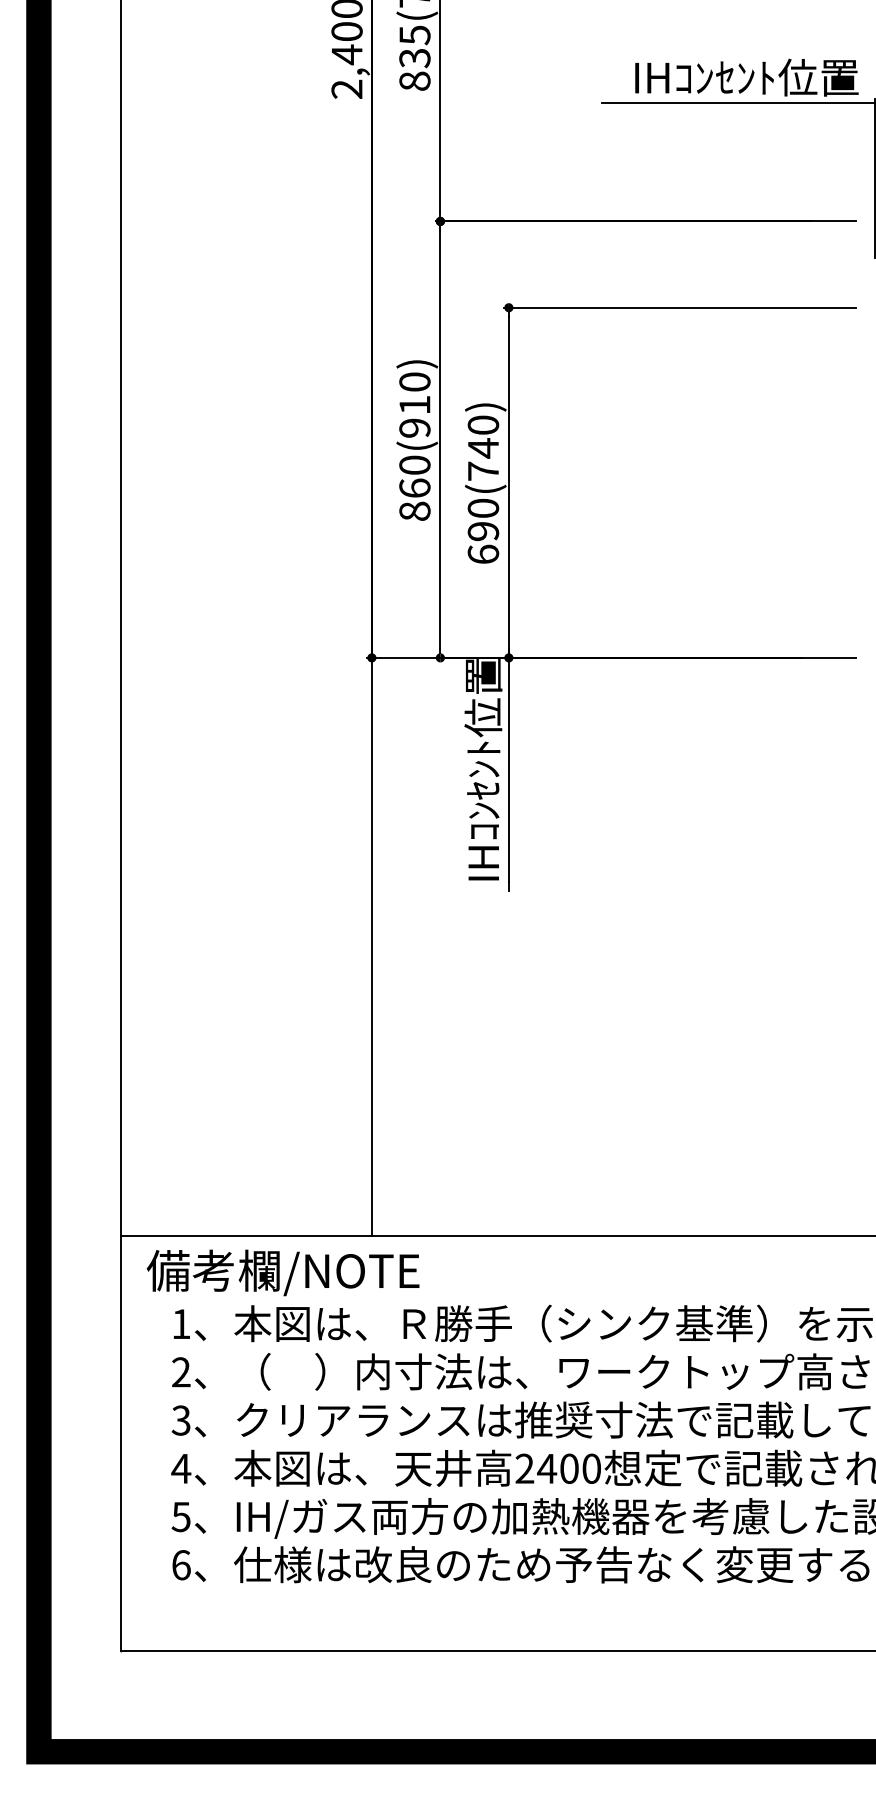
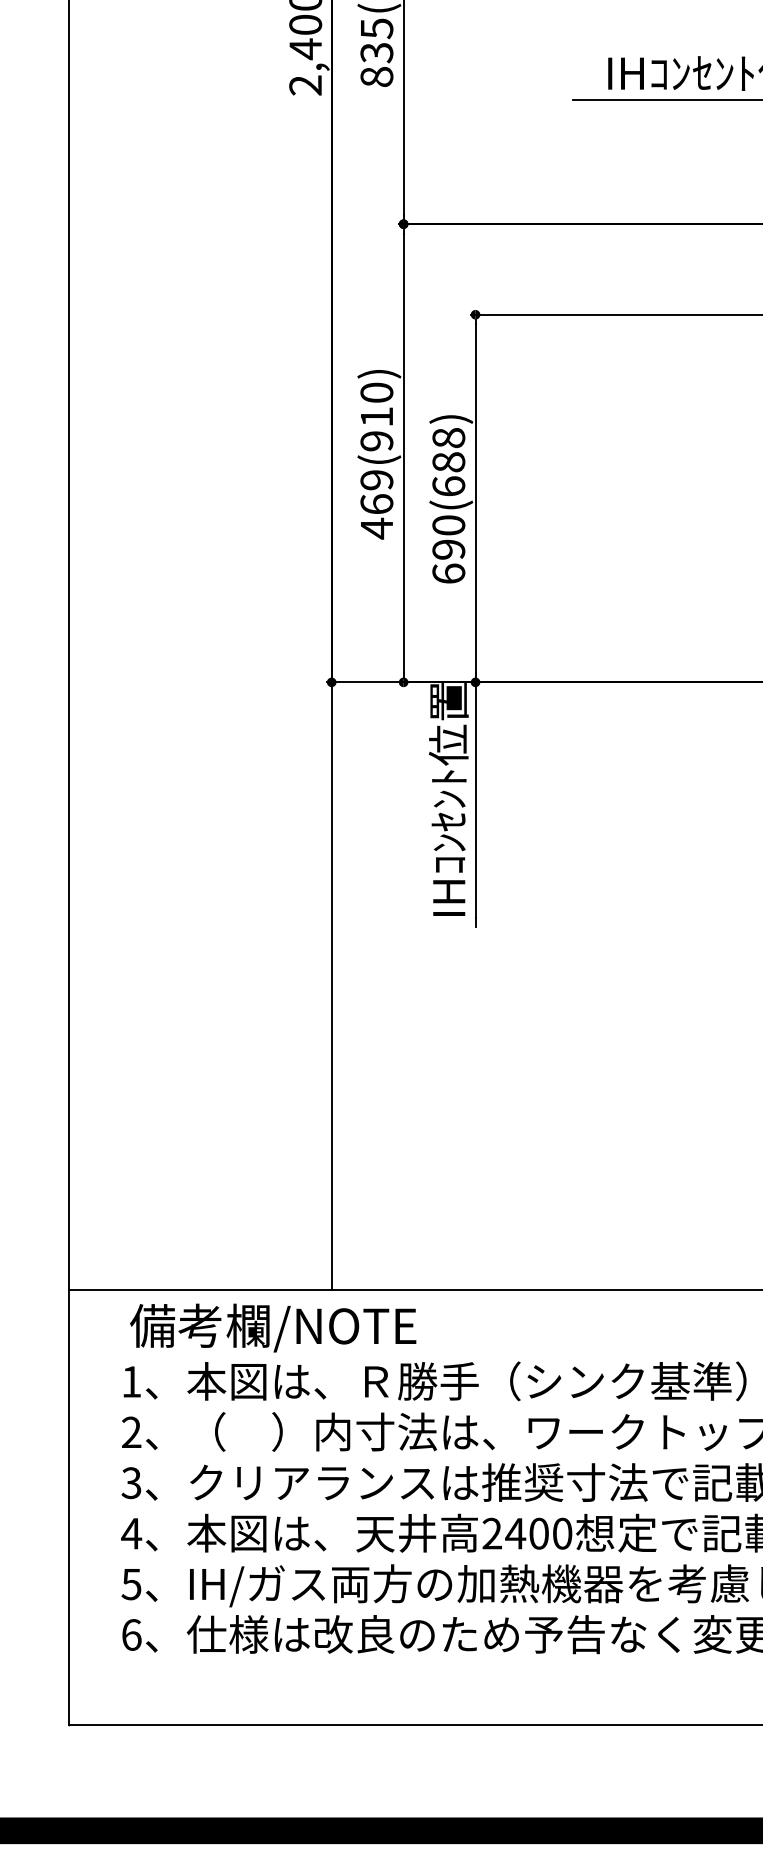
text: (483, 447) -> (448, 461), 690(740) -> 690(688)
text: (414, 488) -> (376, 504), 860(910) -> 469(910)
text: (282, 1272) -> (272, 1327), moved

